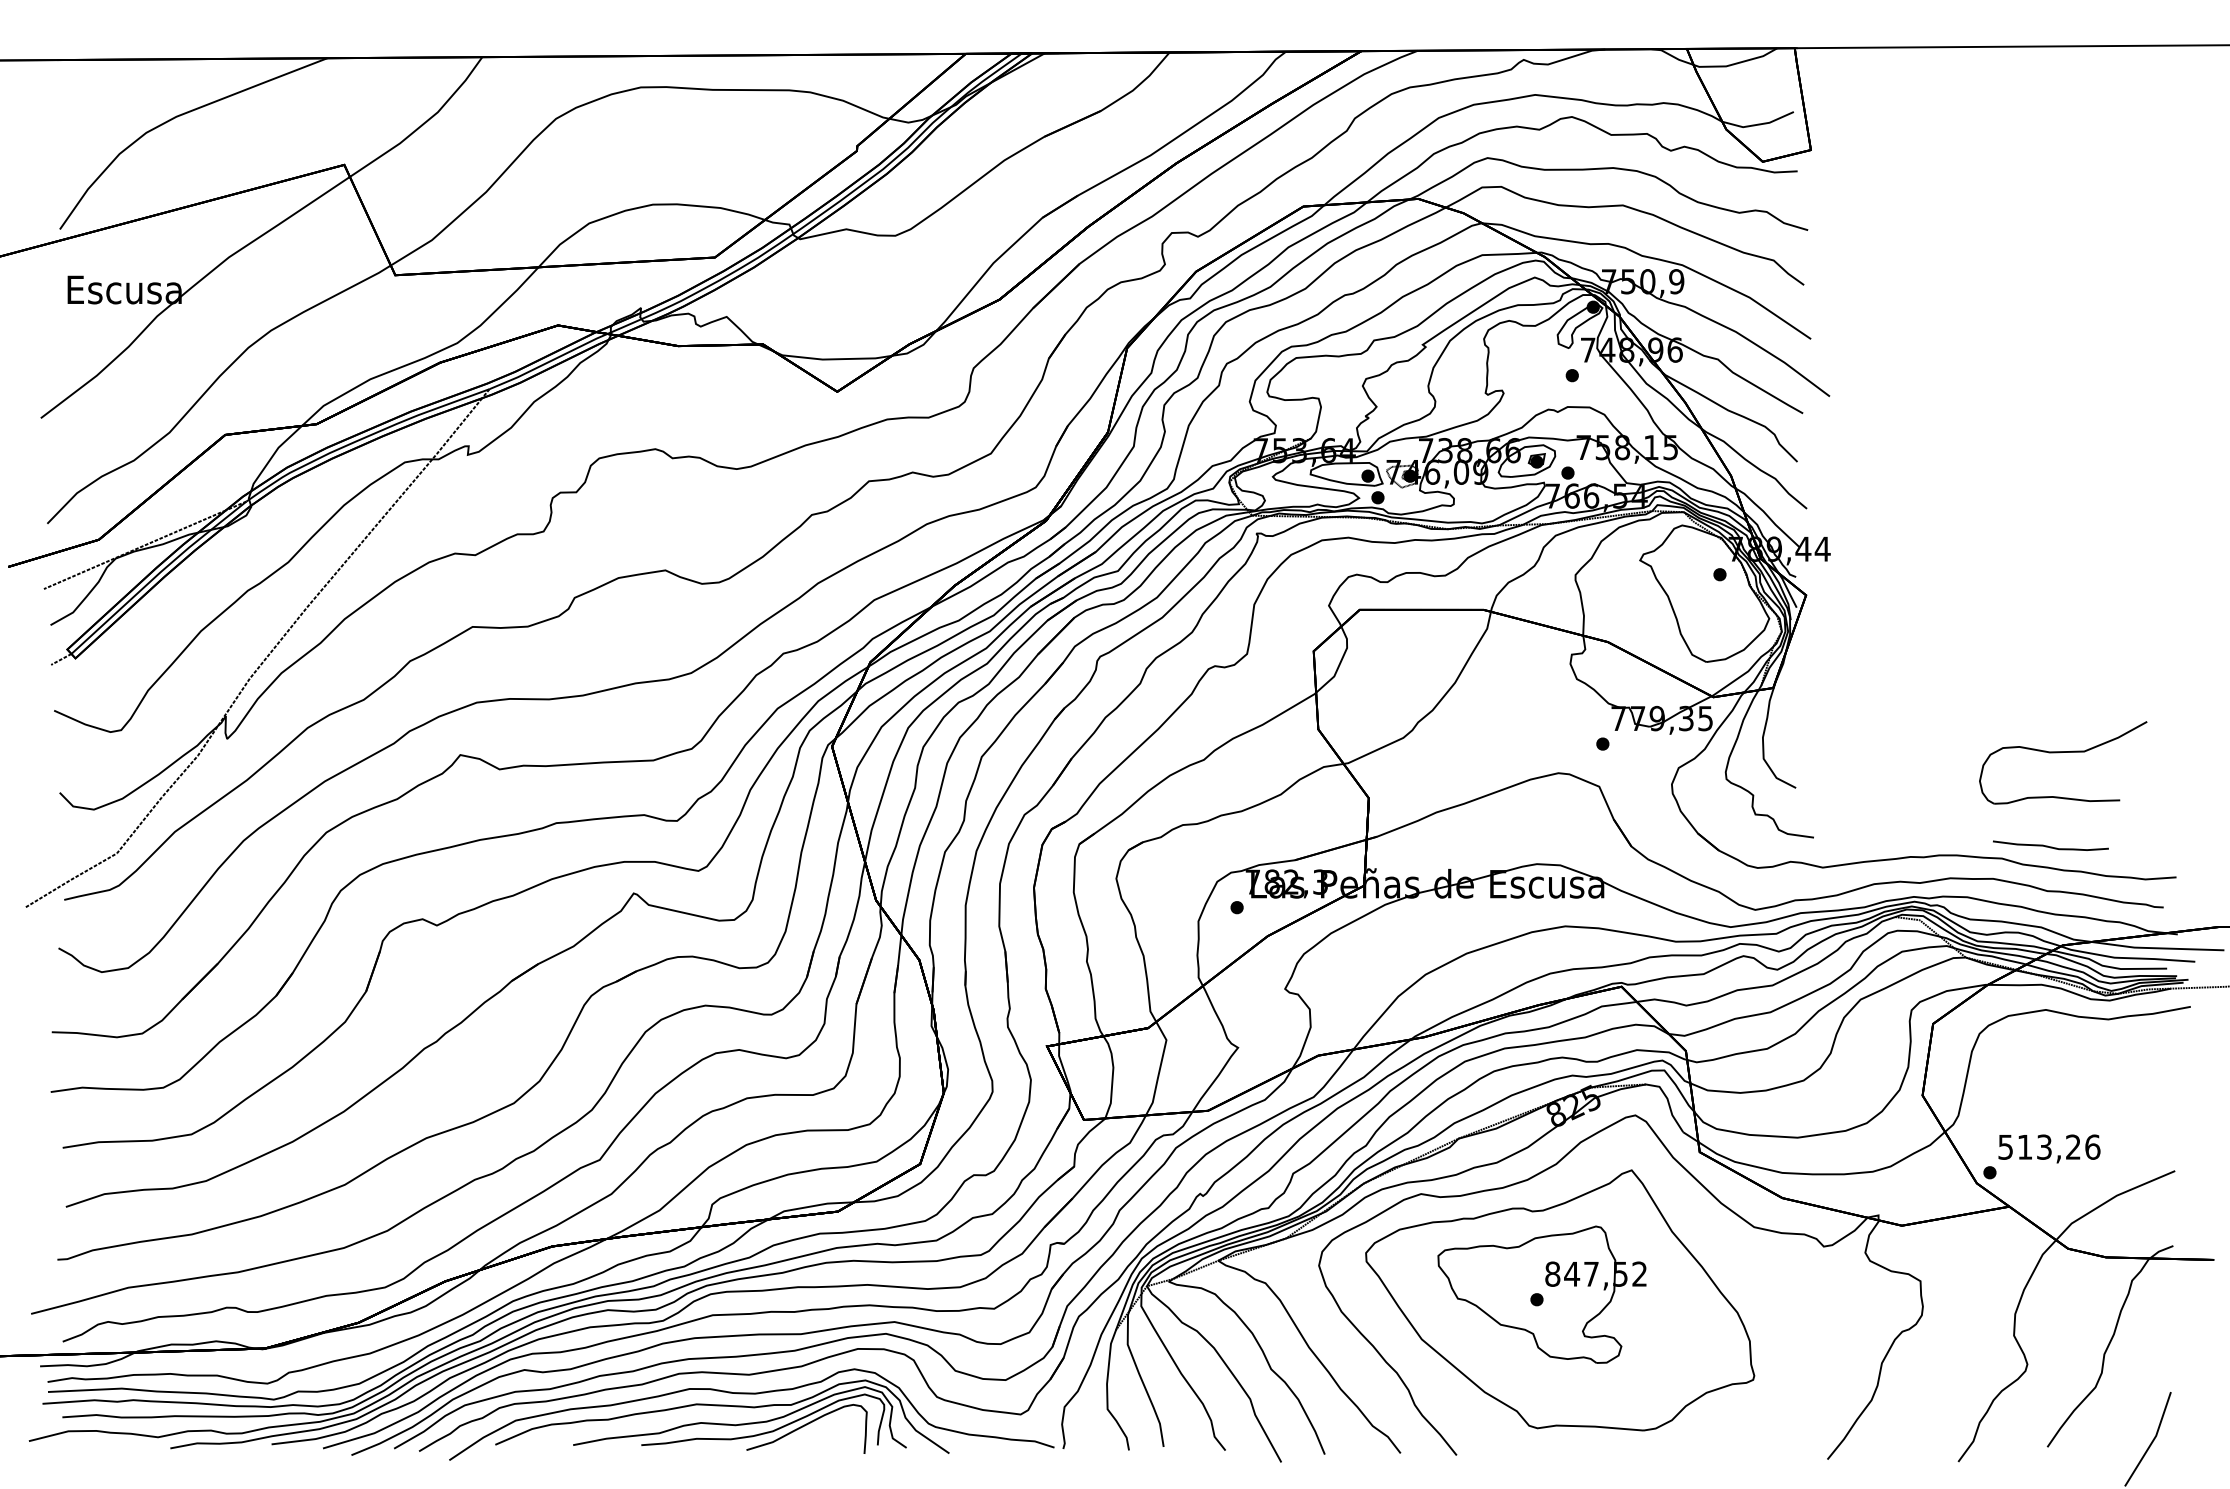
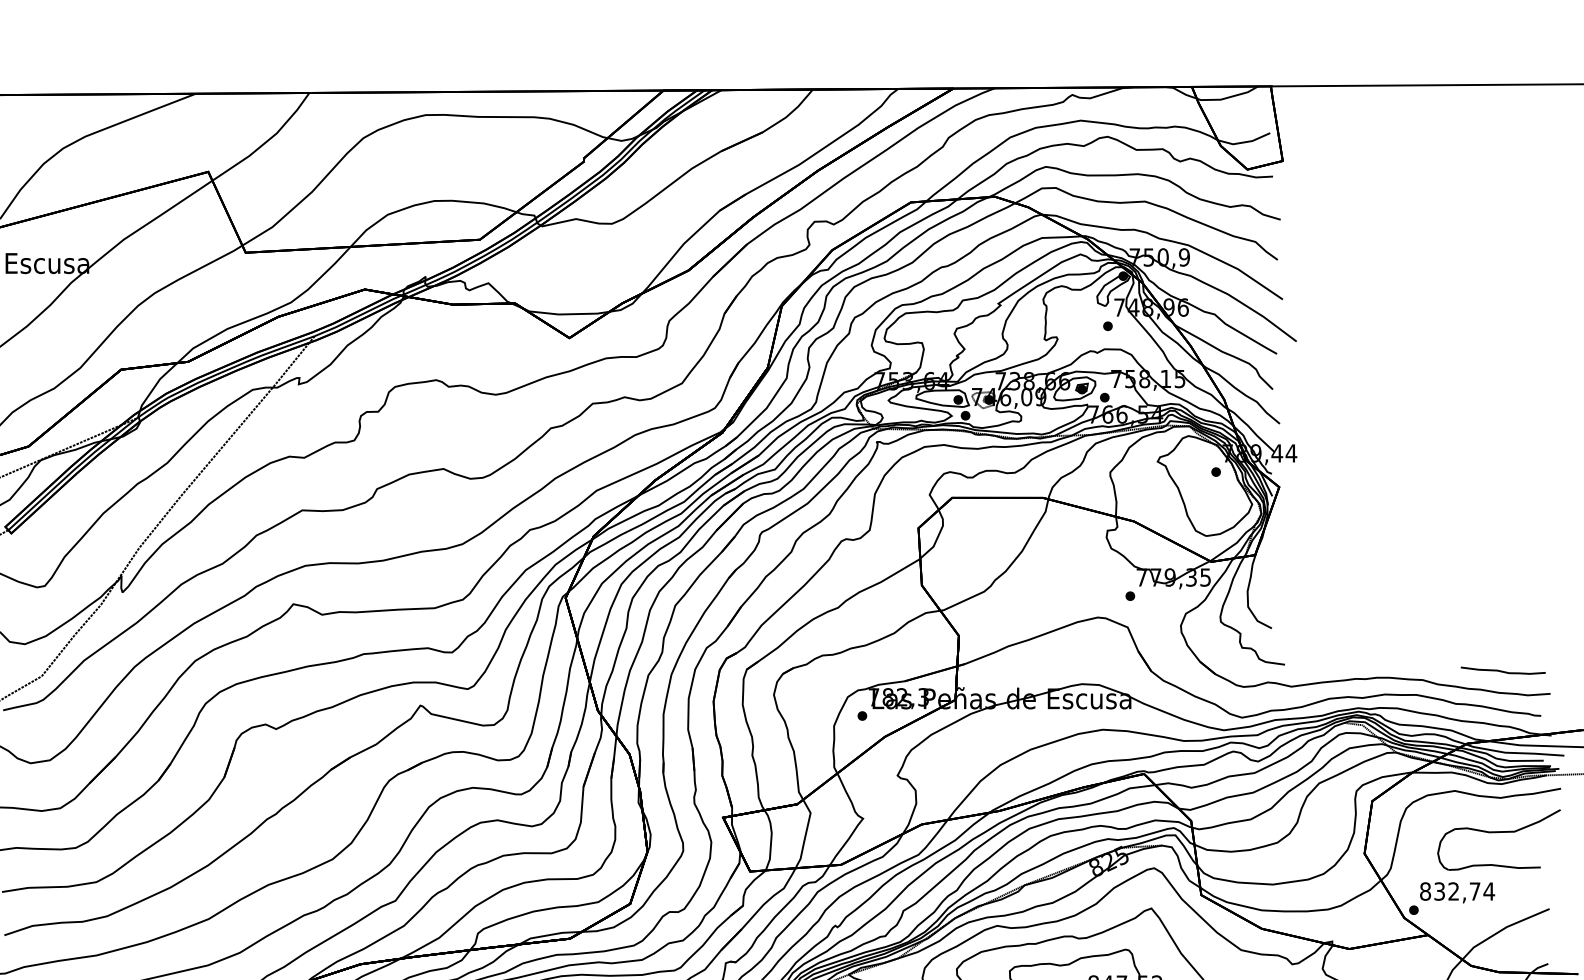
part: (2059, 753) -> (1496, 833), moved
curve: (2050, 846) -> (1502, 671), moved
text: (2049, 1146) -> (1457, 891), 513,26 -> 832,74

